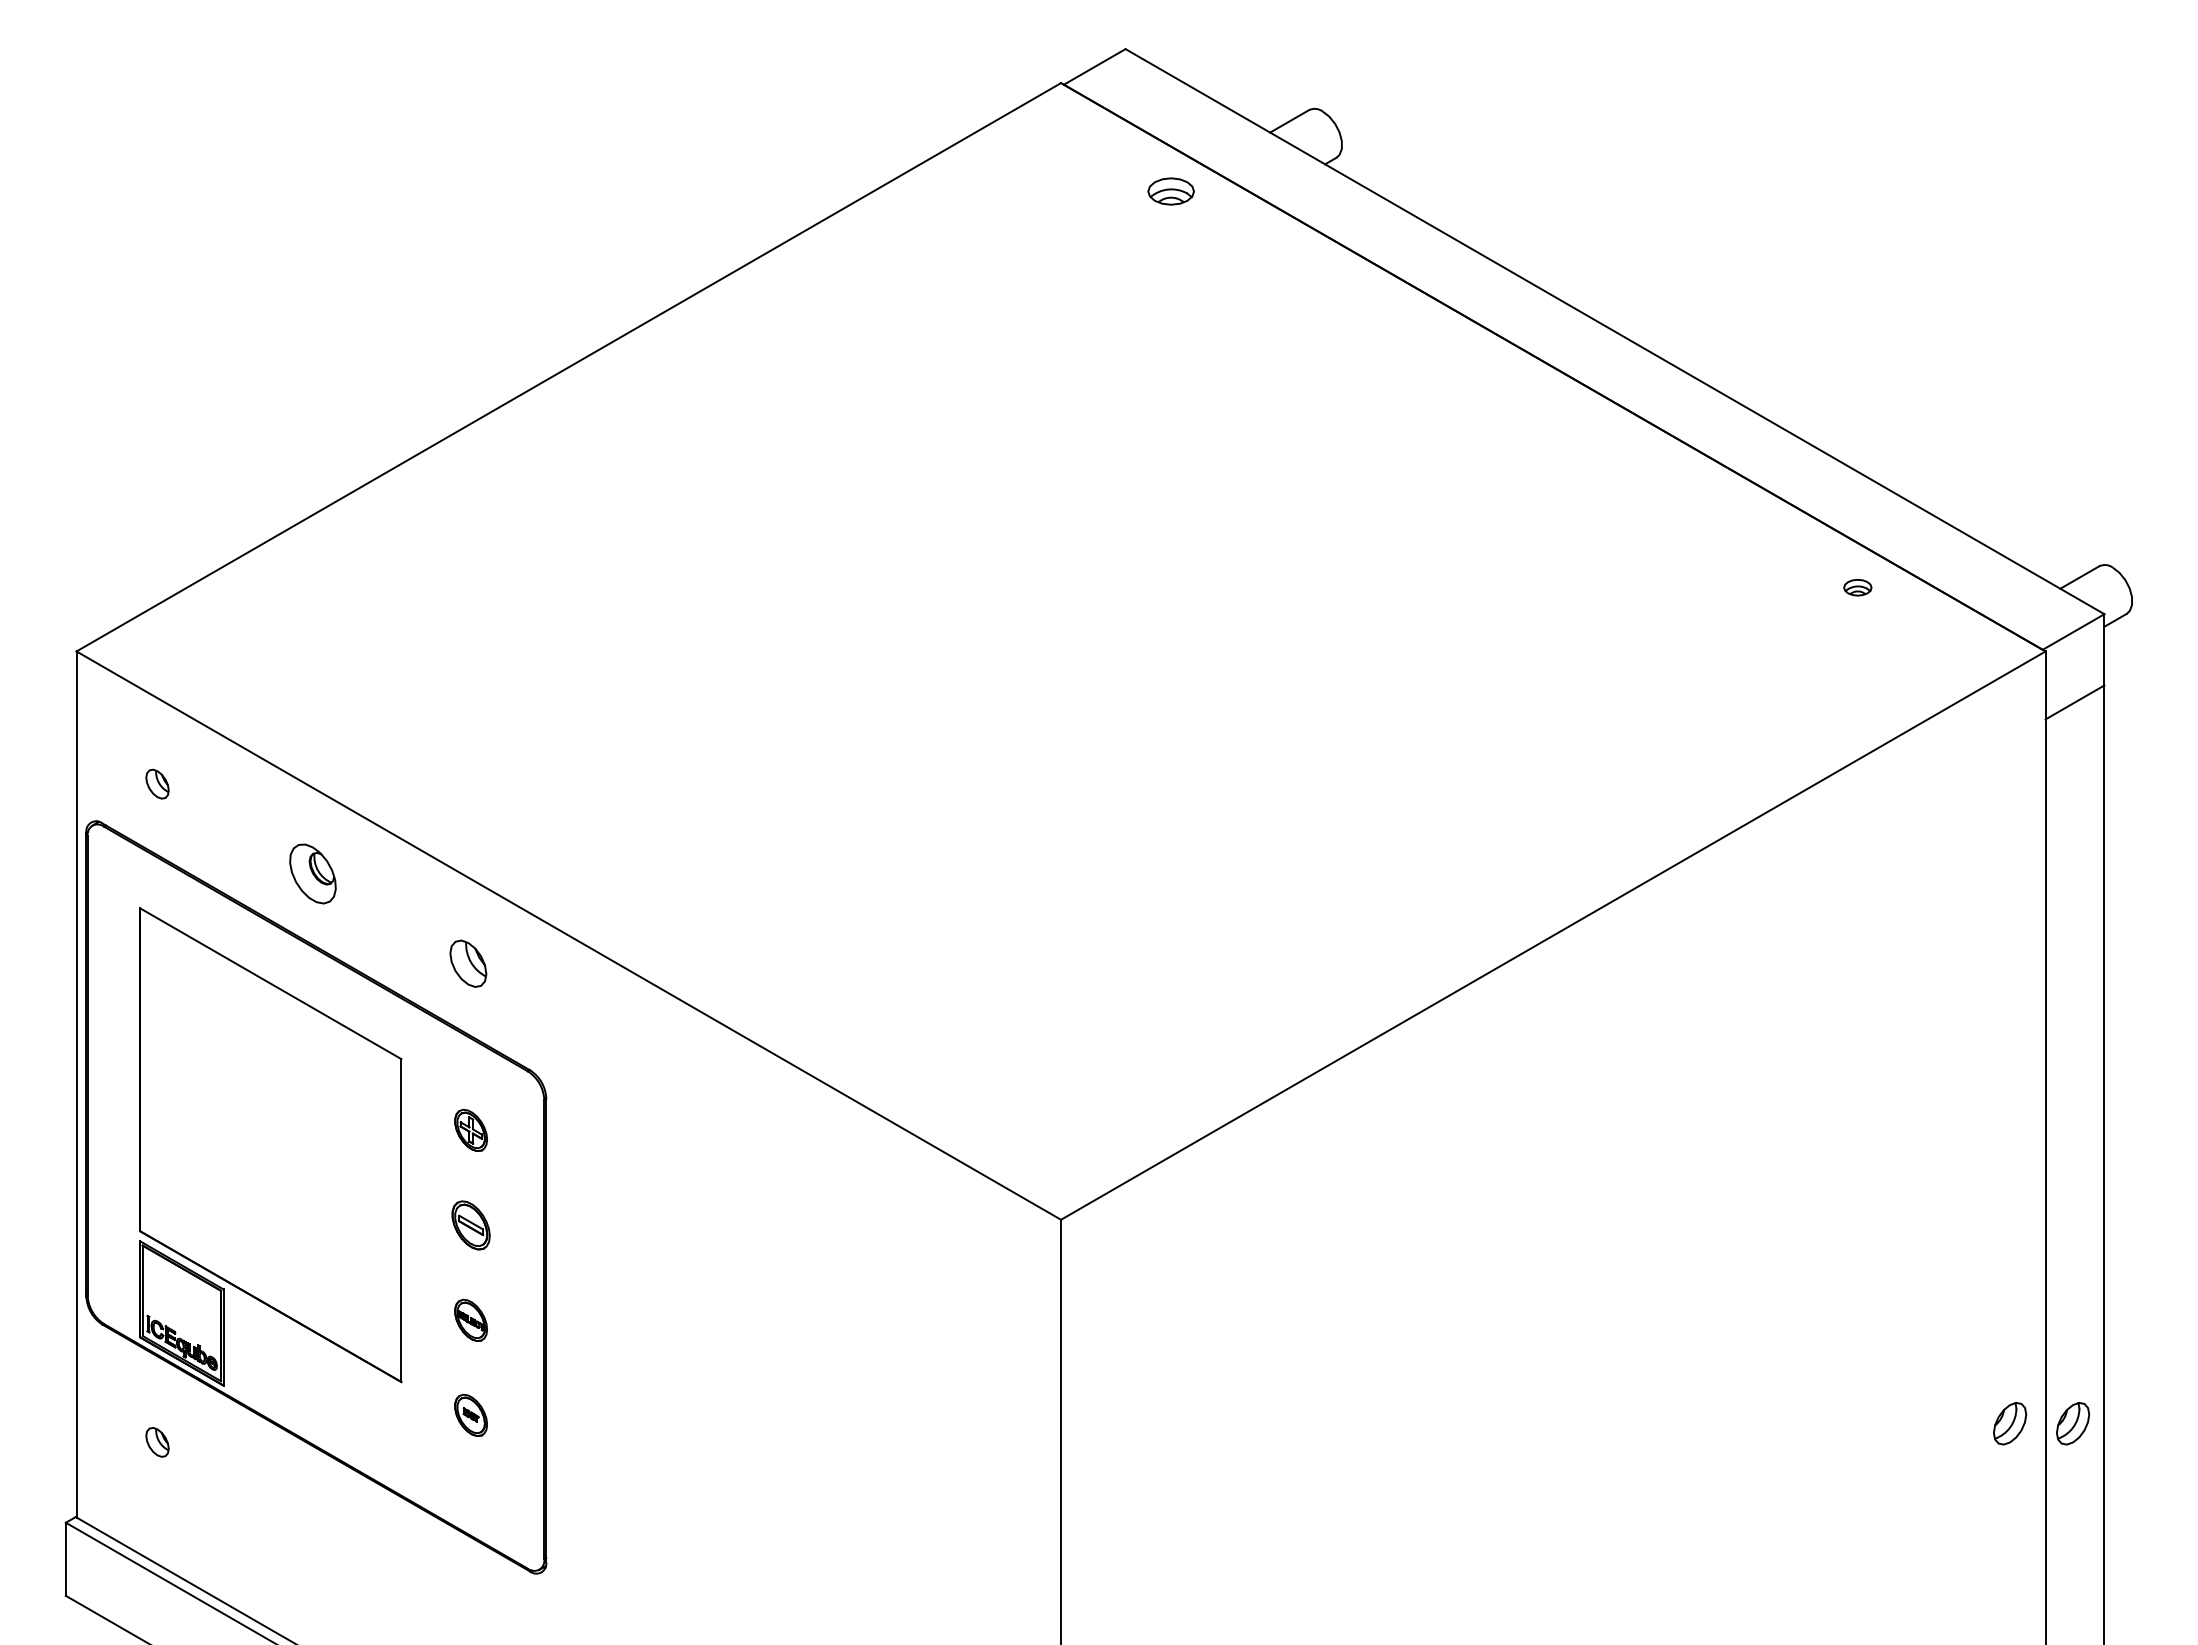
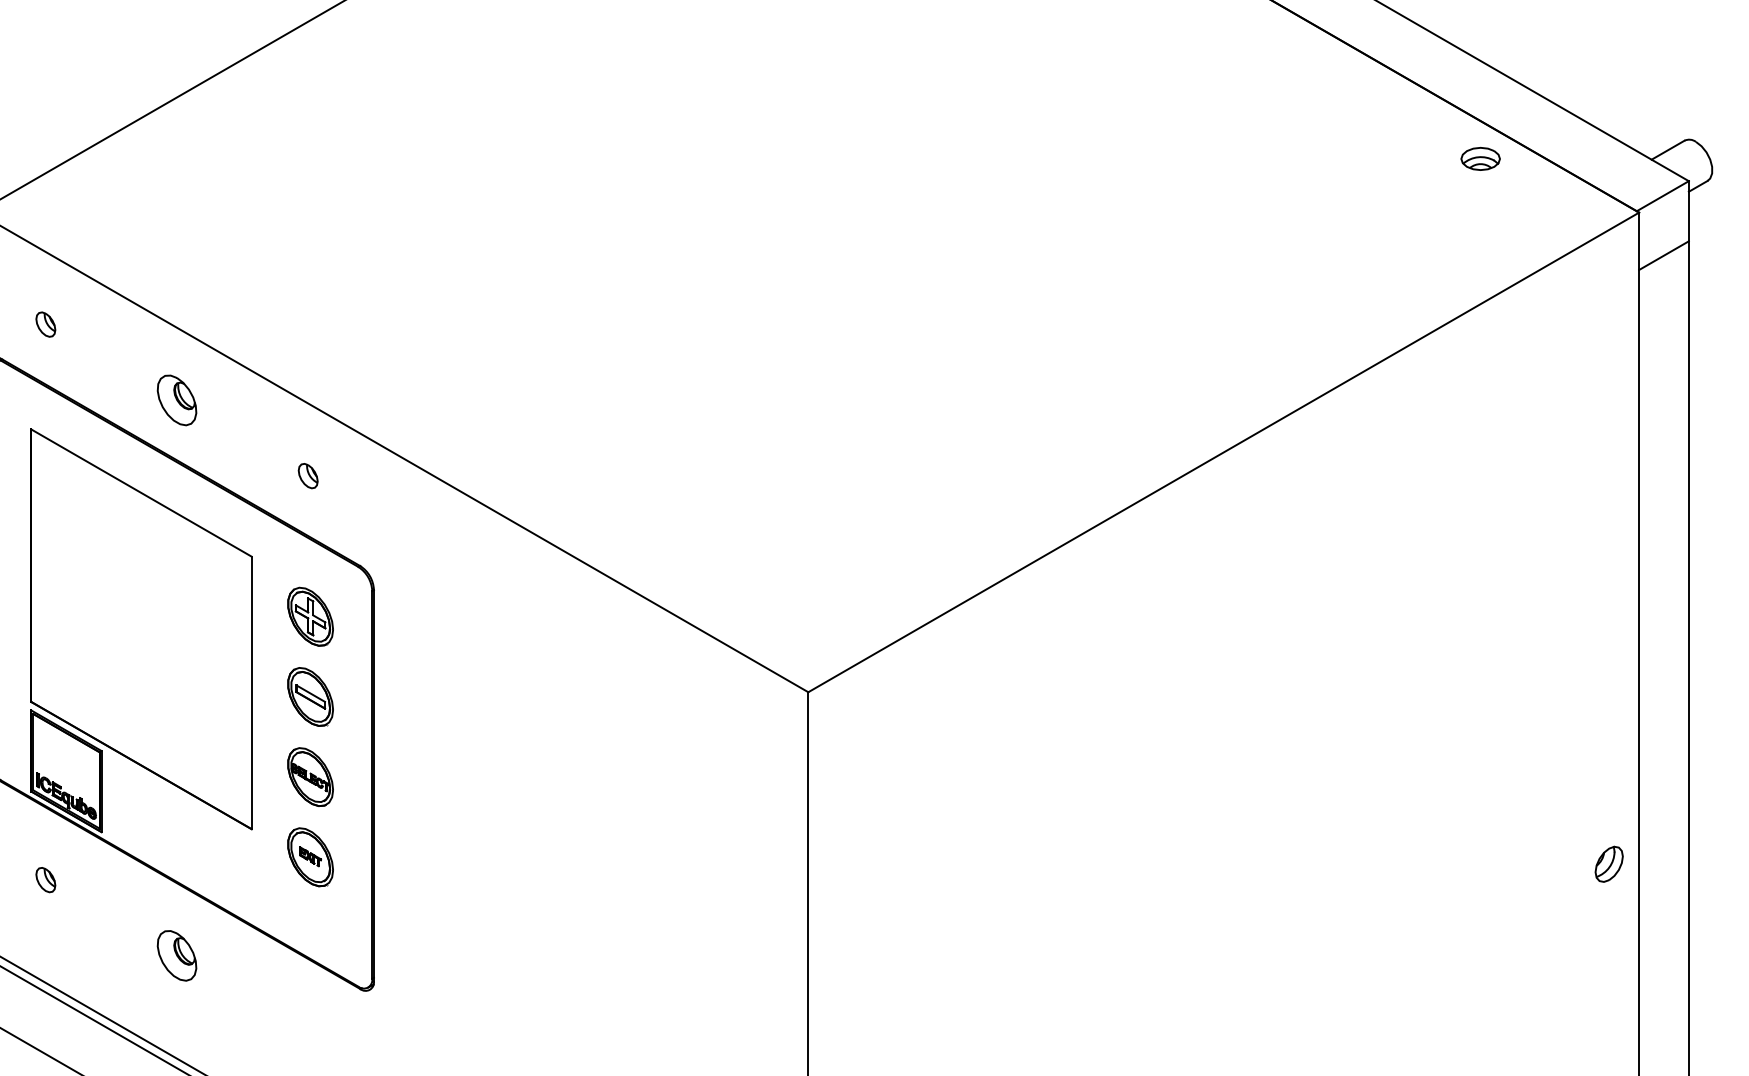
part: (1857, 587) -> (1480, 158), size x1.67
part: (468, 963) -> (308, 475), size x0.62
part: (470, 1130) -> (309, 616), size x1.67
part: (470, 1225) -> (309, 697), size x1.43
part: (470, 1320) -> (309, 777), size x1.67
part: (470, 1415) -> (309, 857), size x1.67
part: (2073, 1423) -> (1662, 864), removed
part: (312, 1531) -> (176, 955), added

